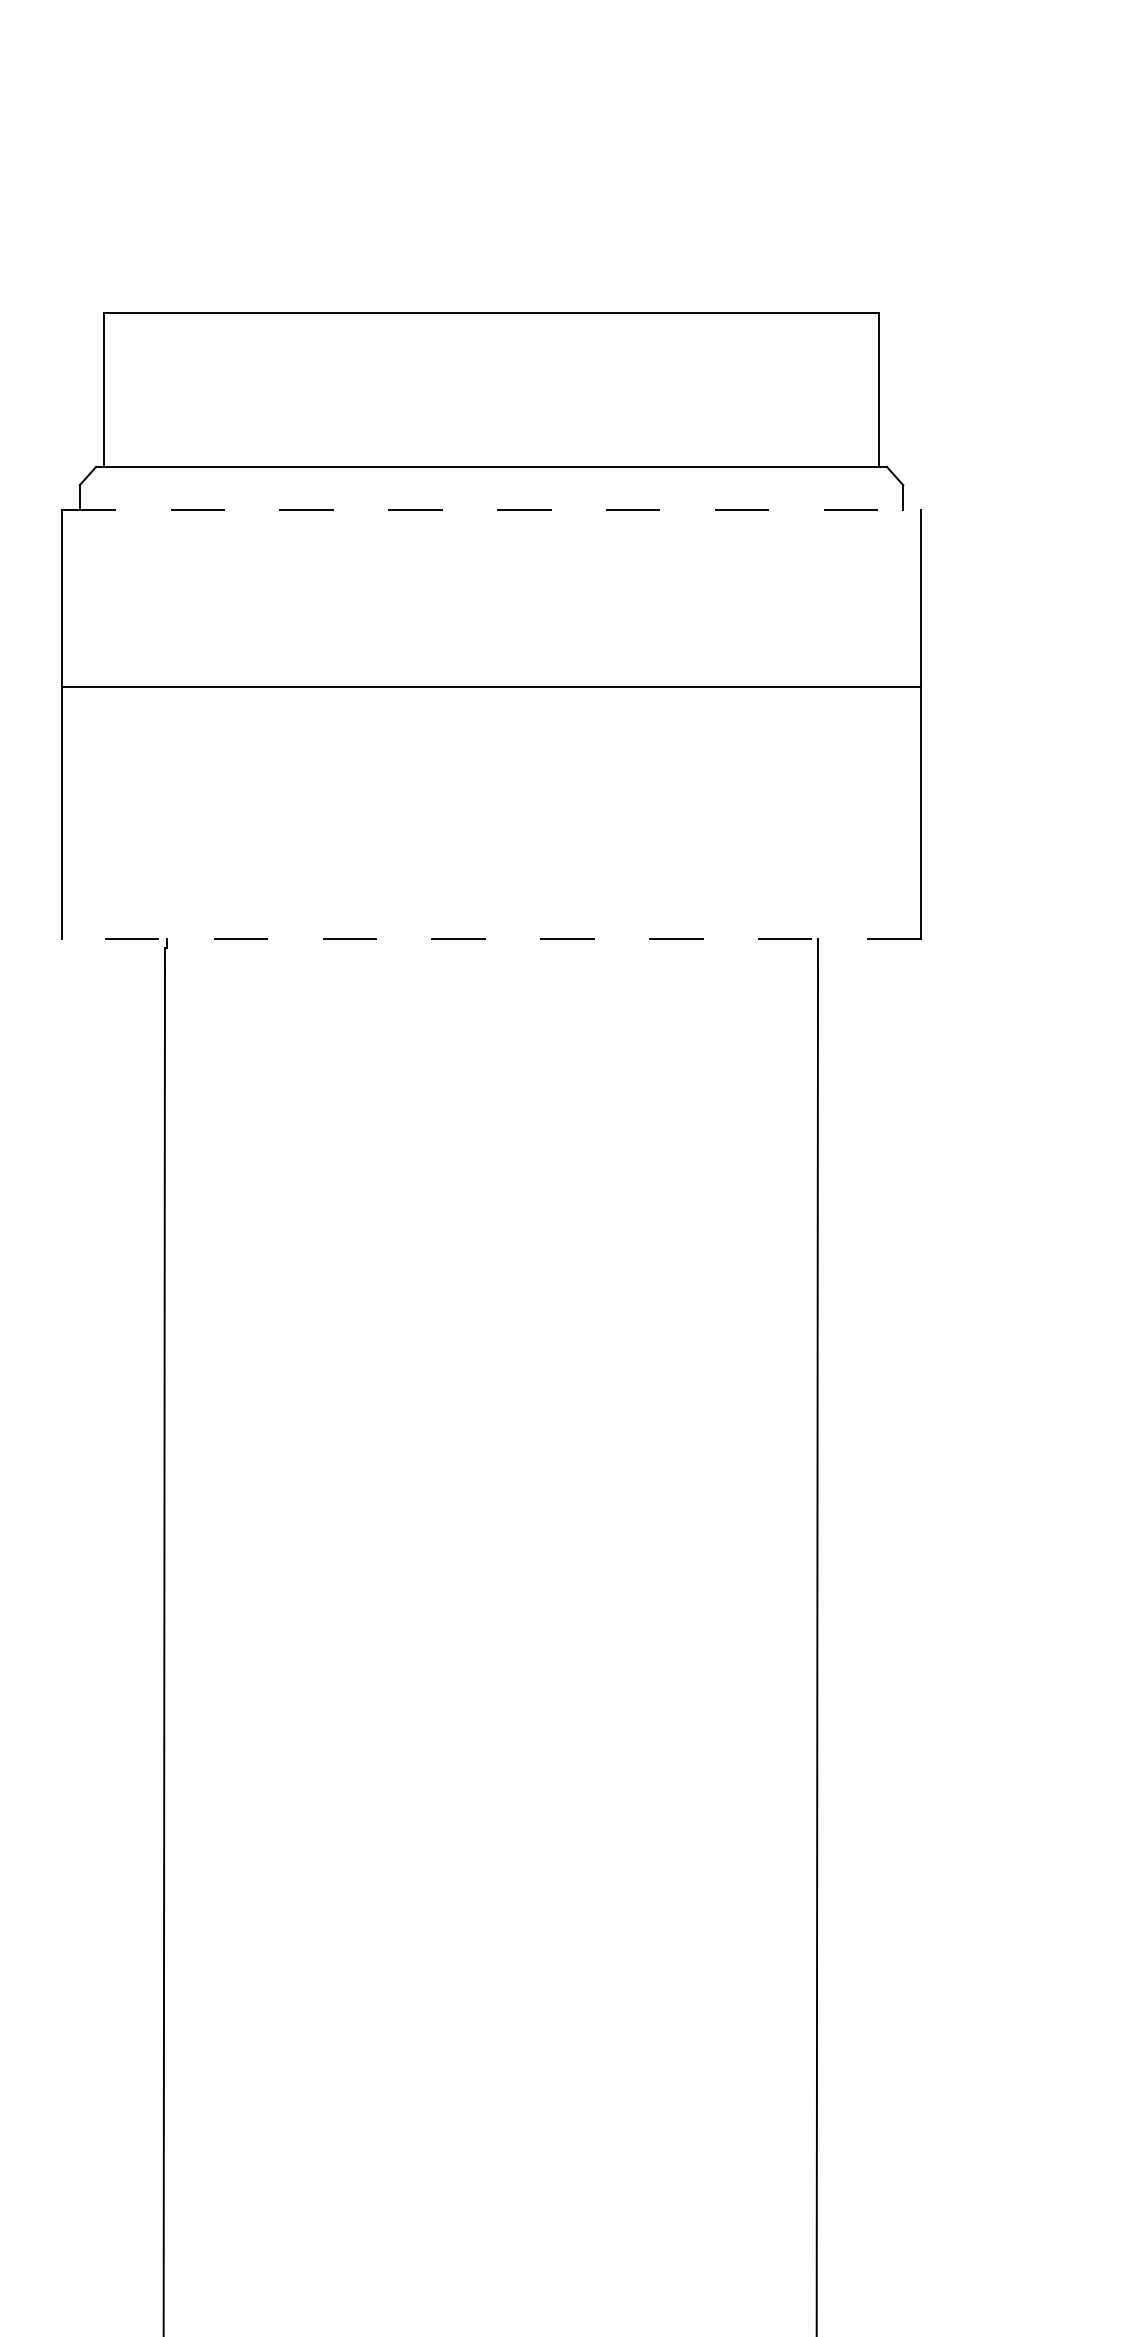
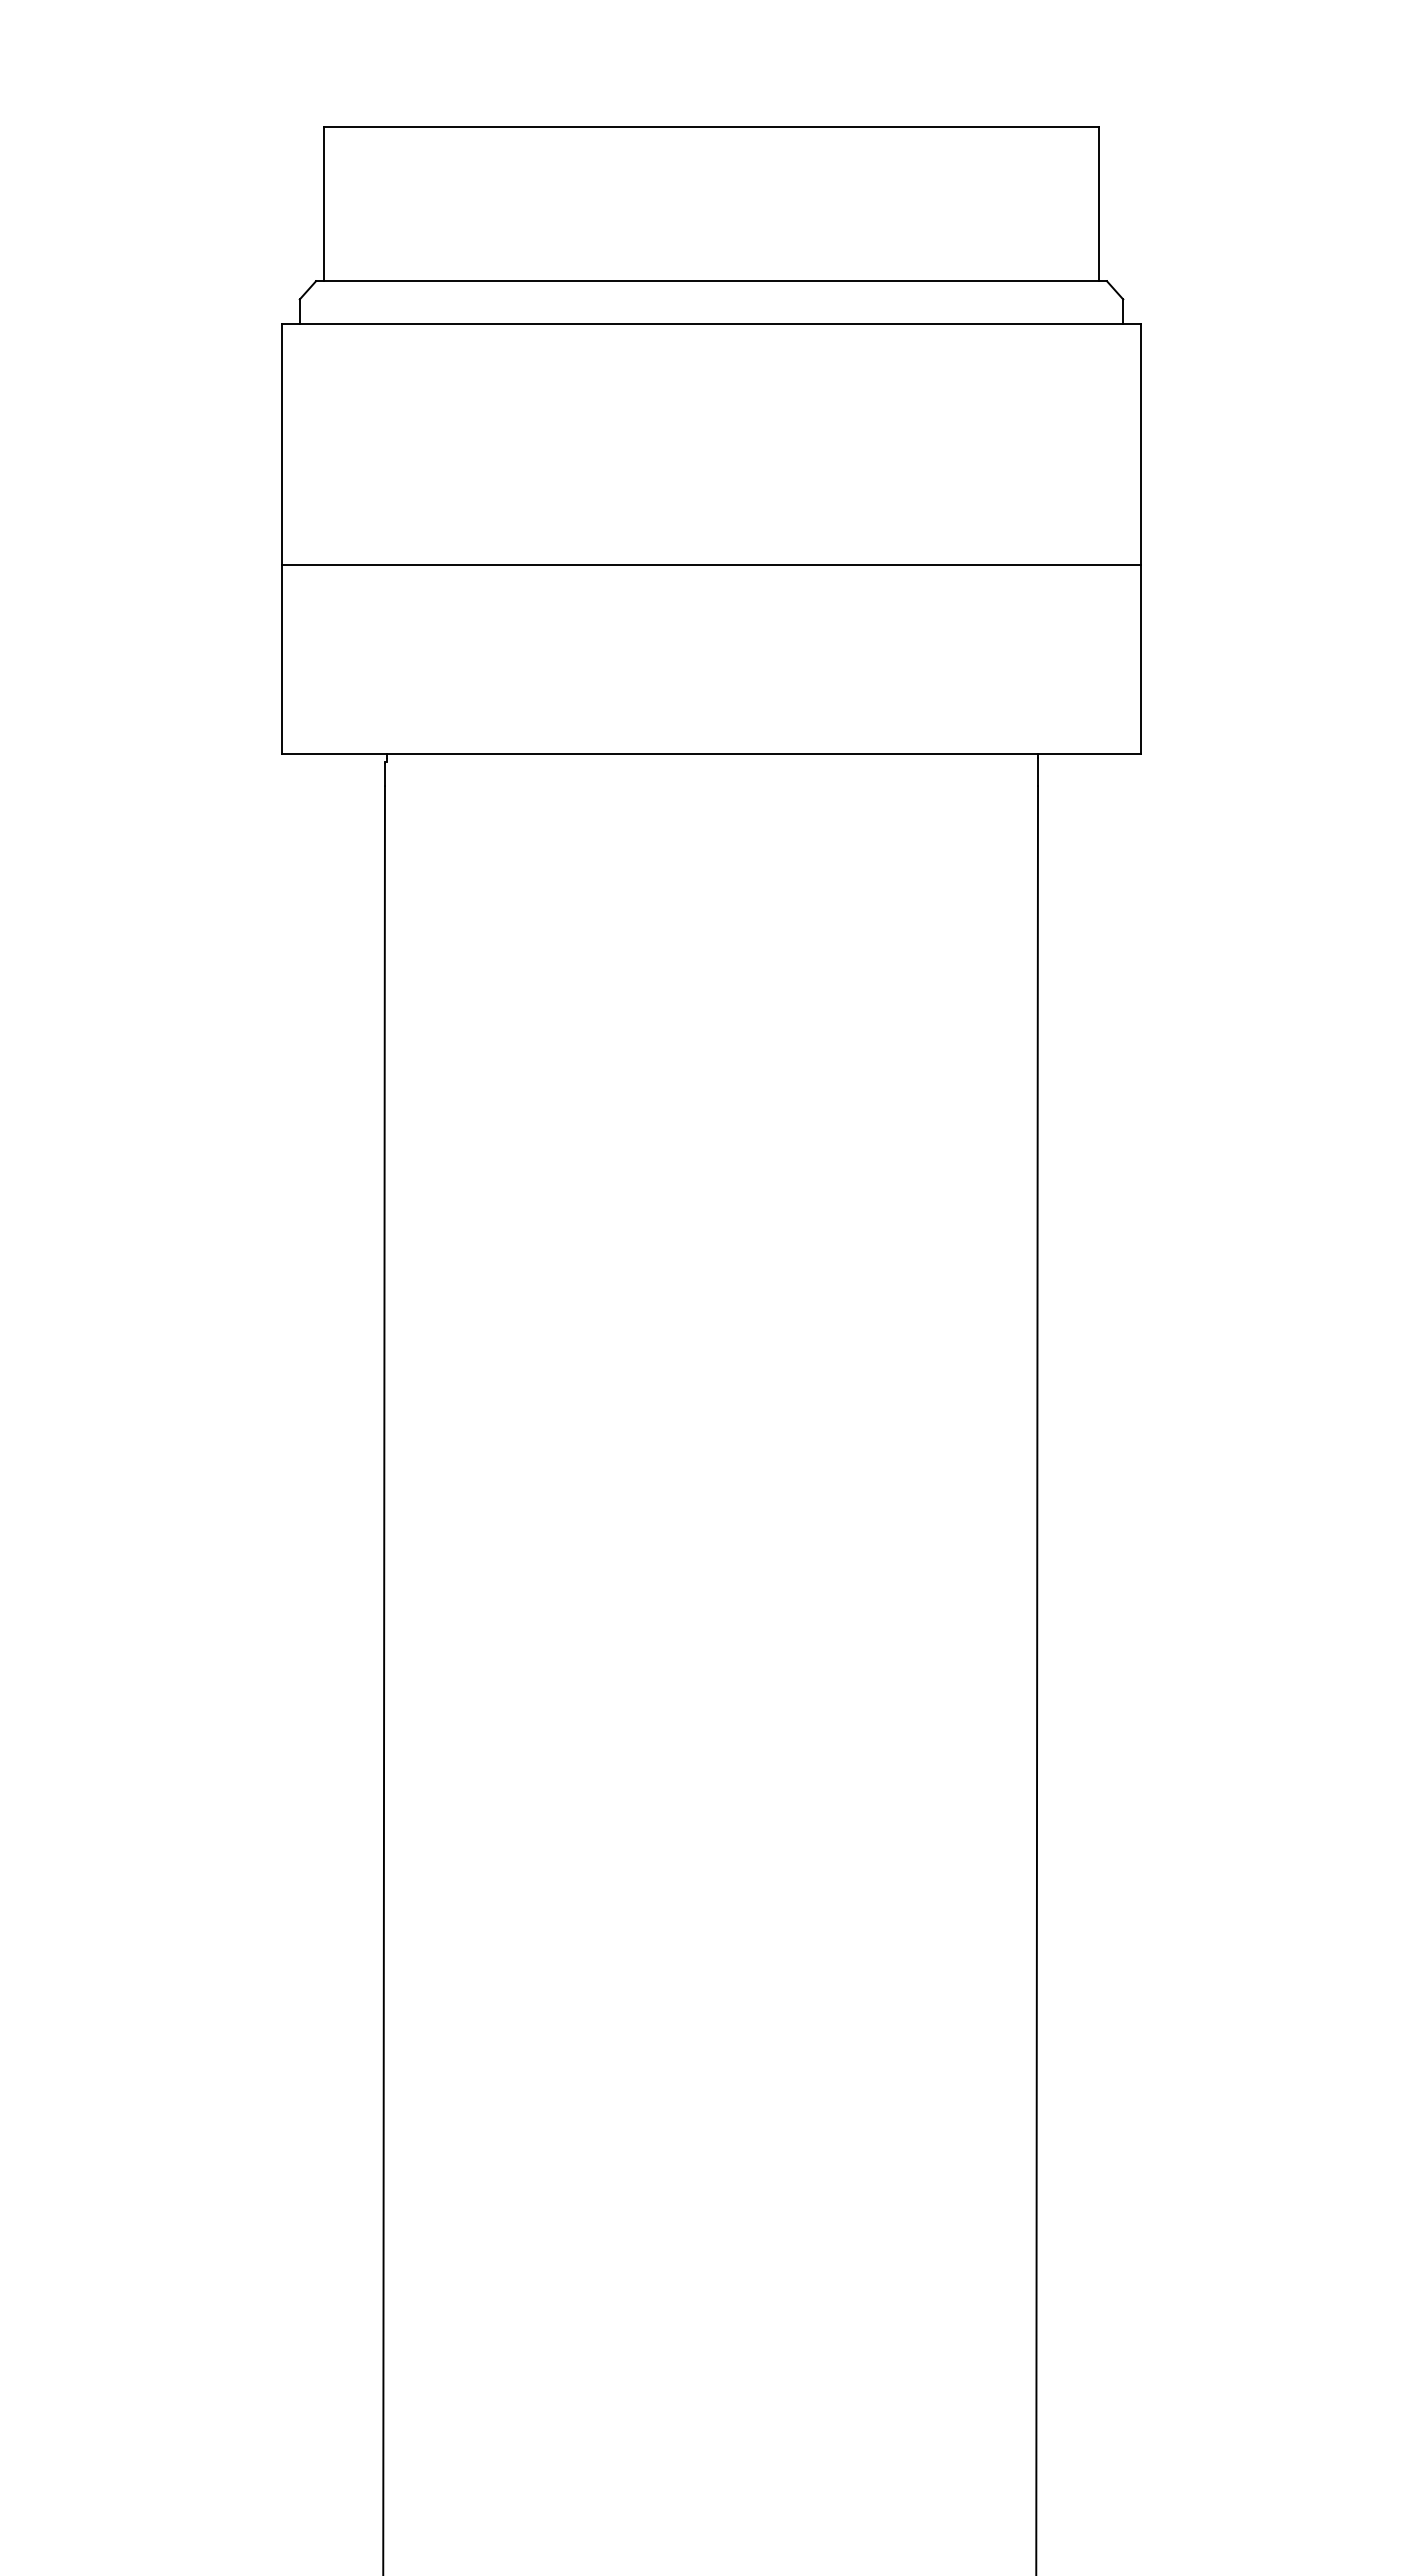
line: (491, 509) -> (711, 323), dashed -> solid
line: (491, 687) -> (711, 565), moved
line: (491, 939) -> (711, 753), dashed -> solid

